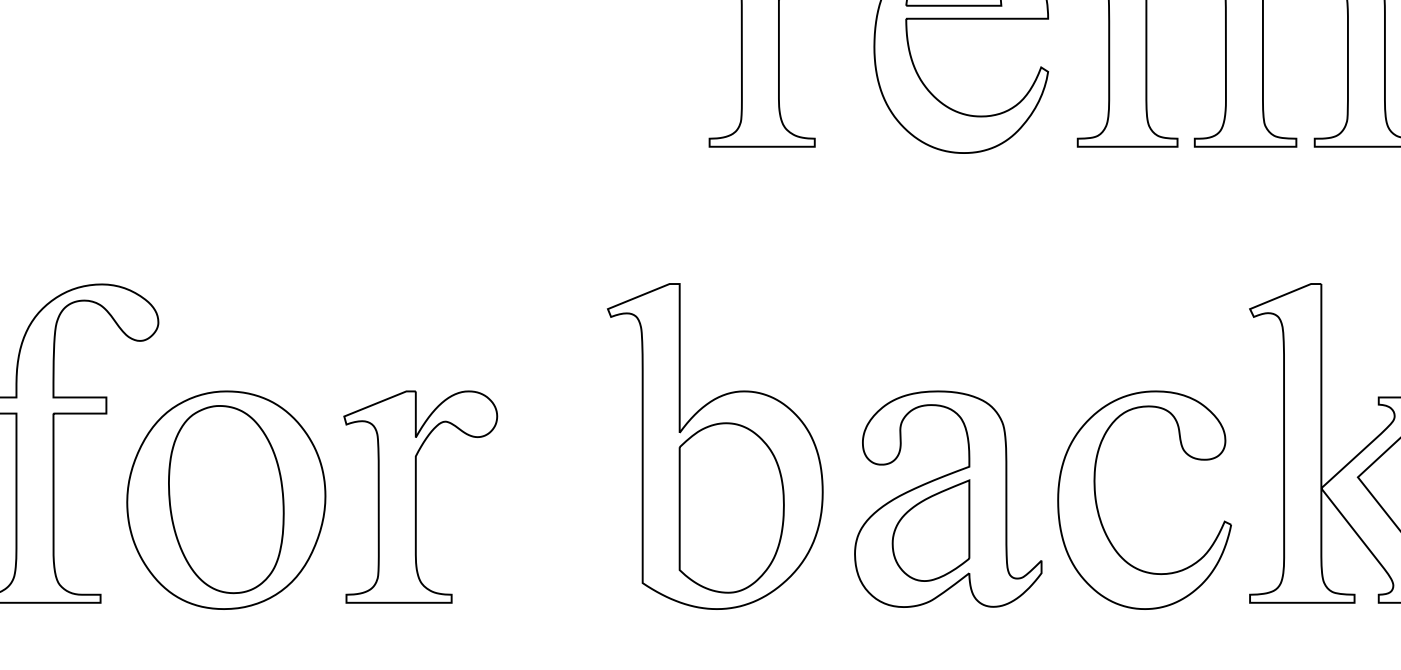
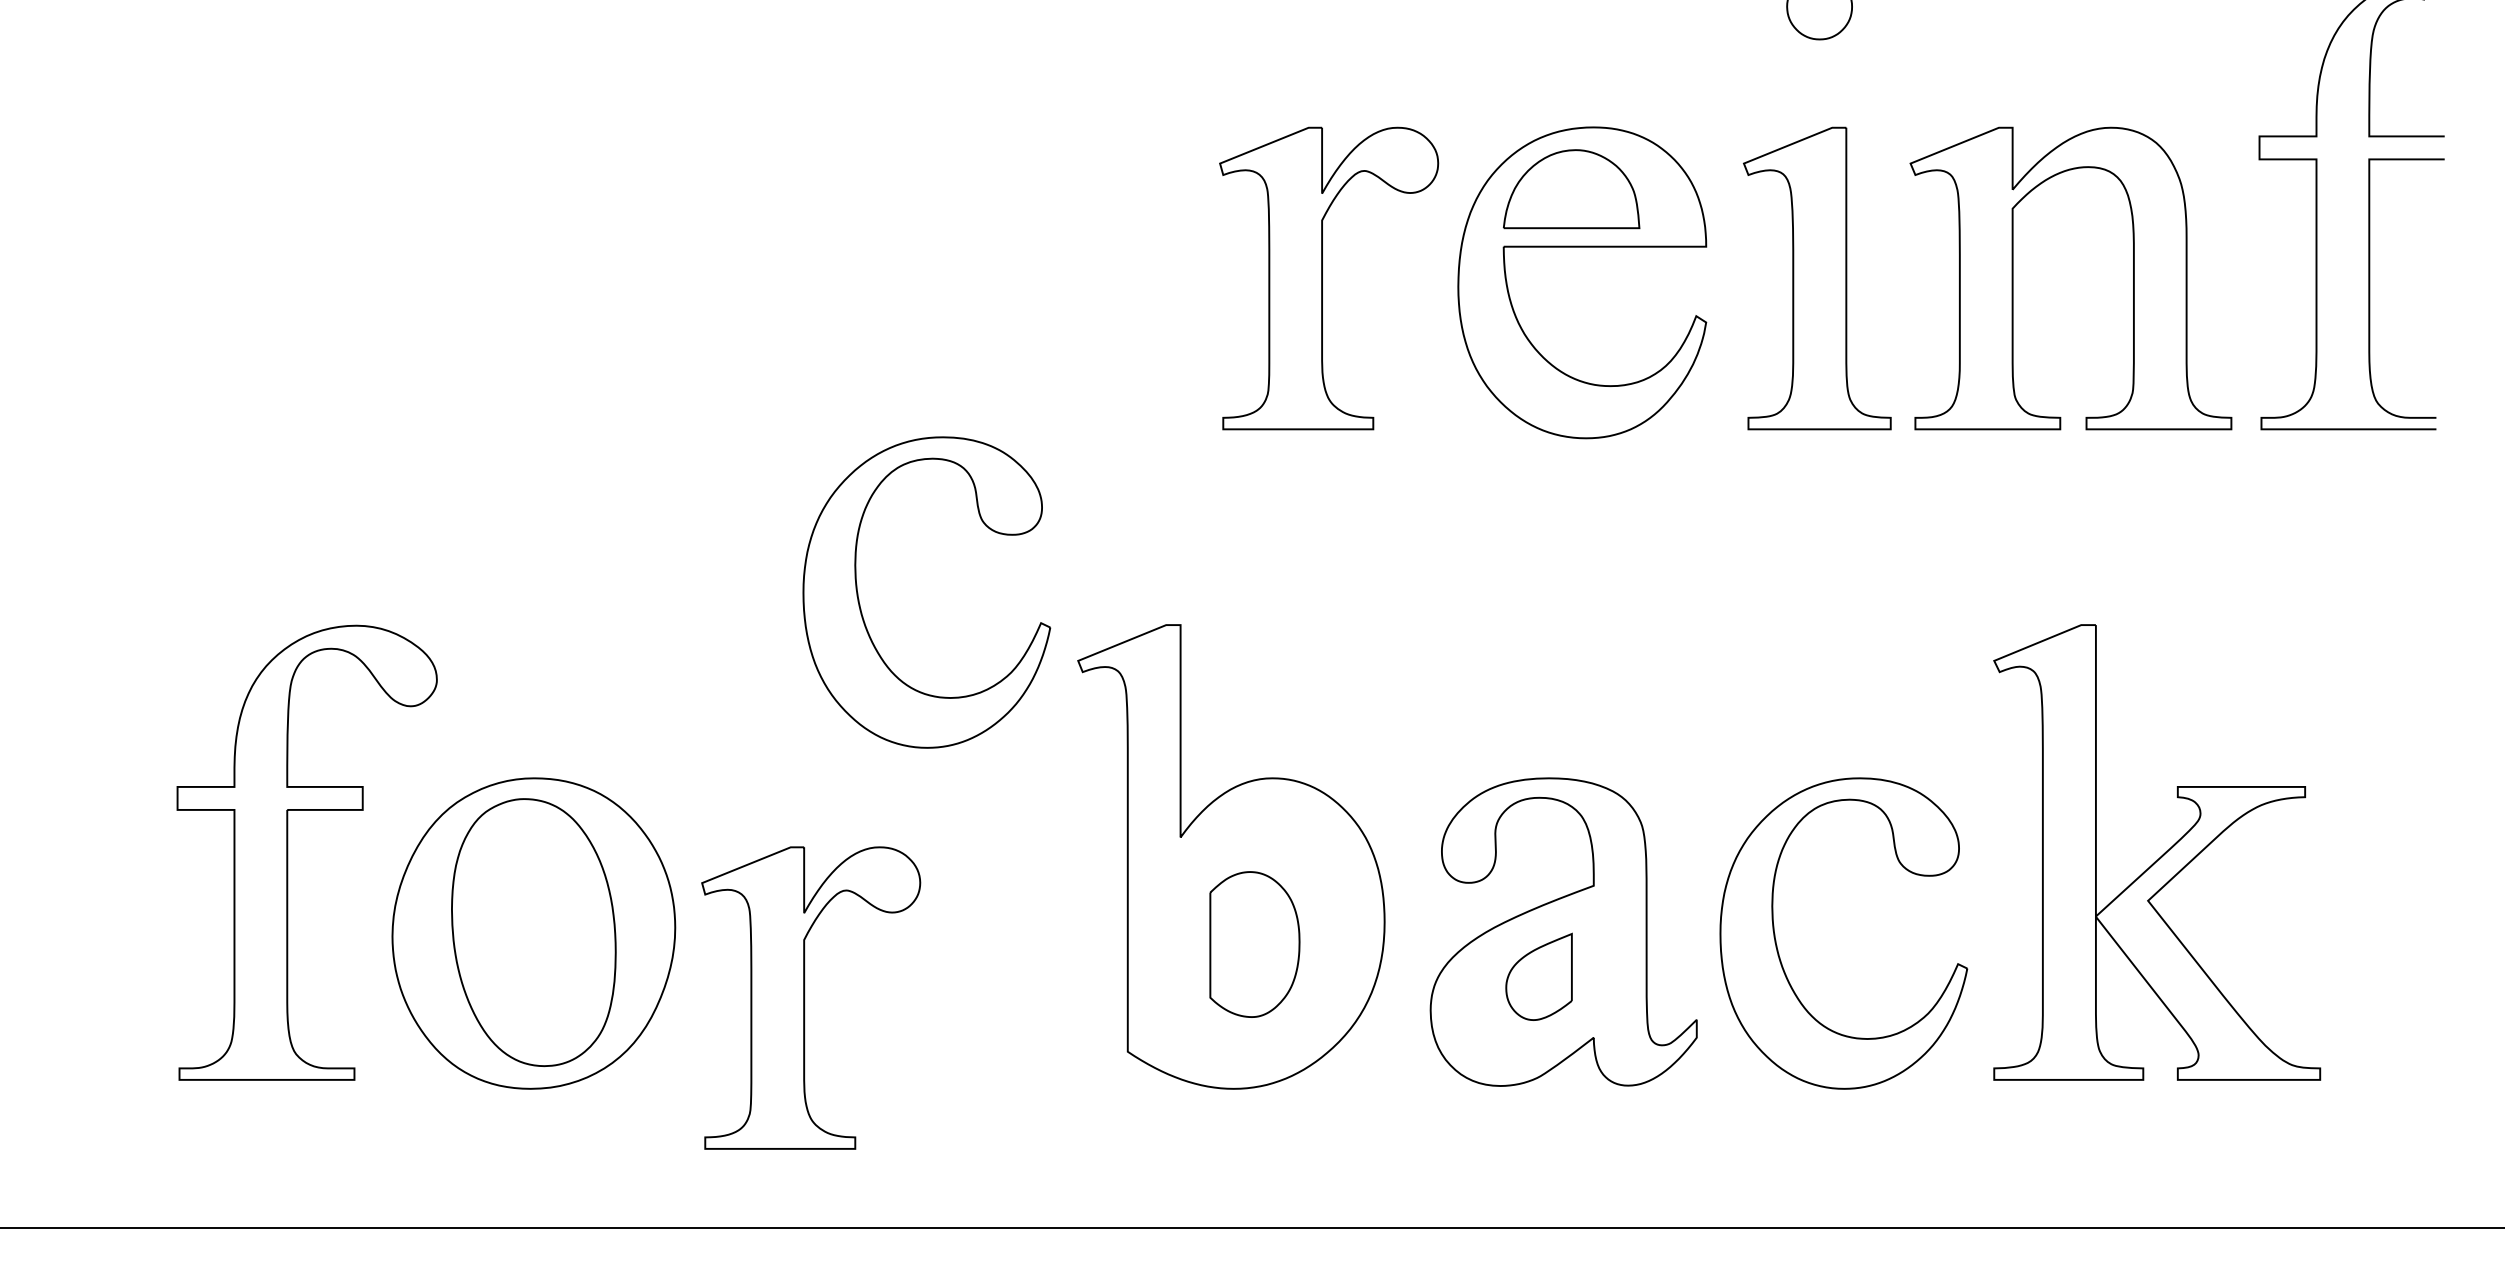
part: (456, 272) -> (861, 608), added
part: (420, 496) -> (811, 997), moved
part: (731, 507) -> (1254, 944), size x0.6
part: (930, 530) -> (1538, 976), size x0.6

